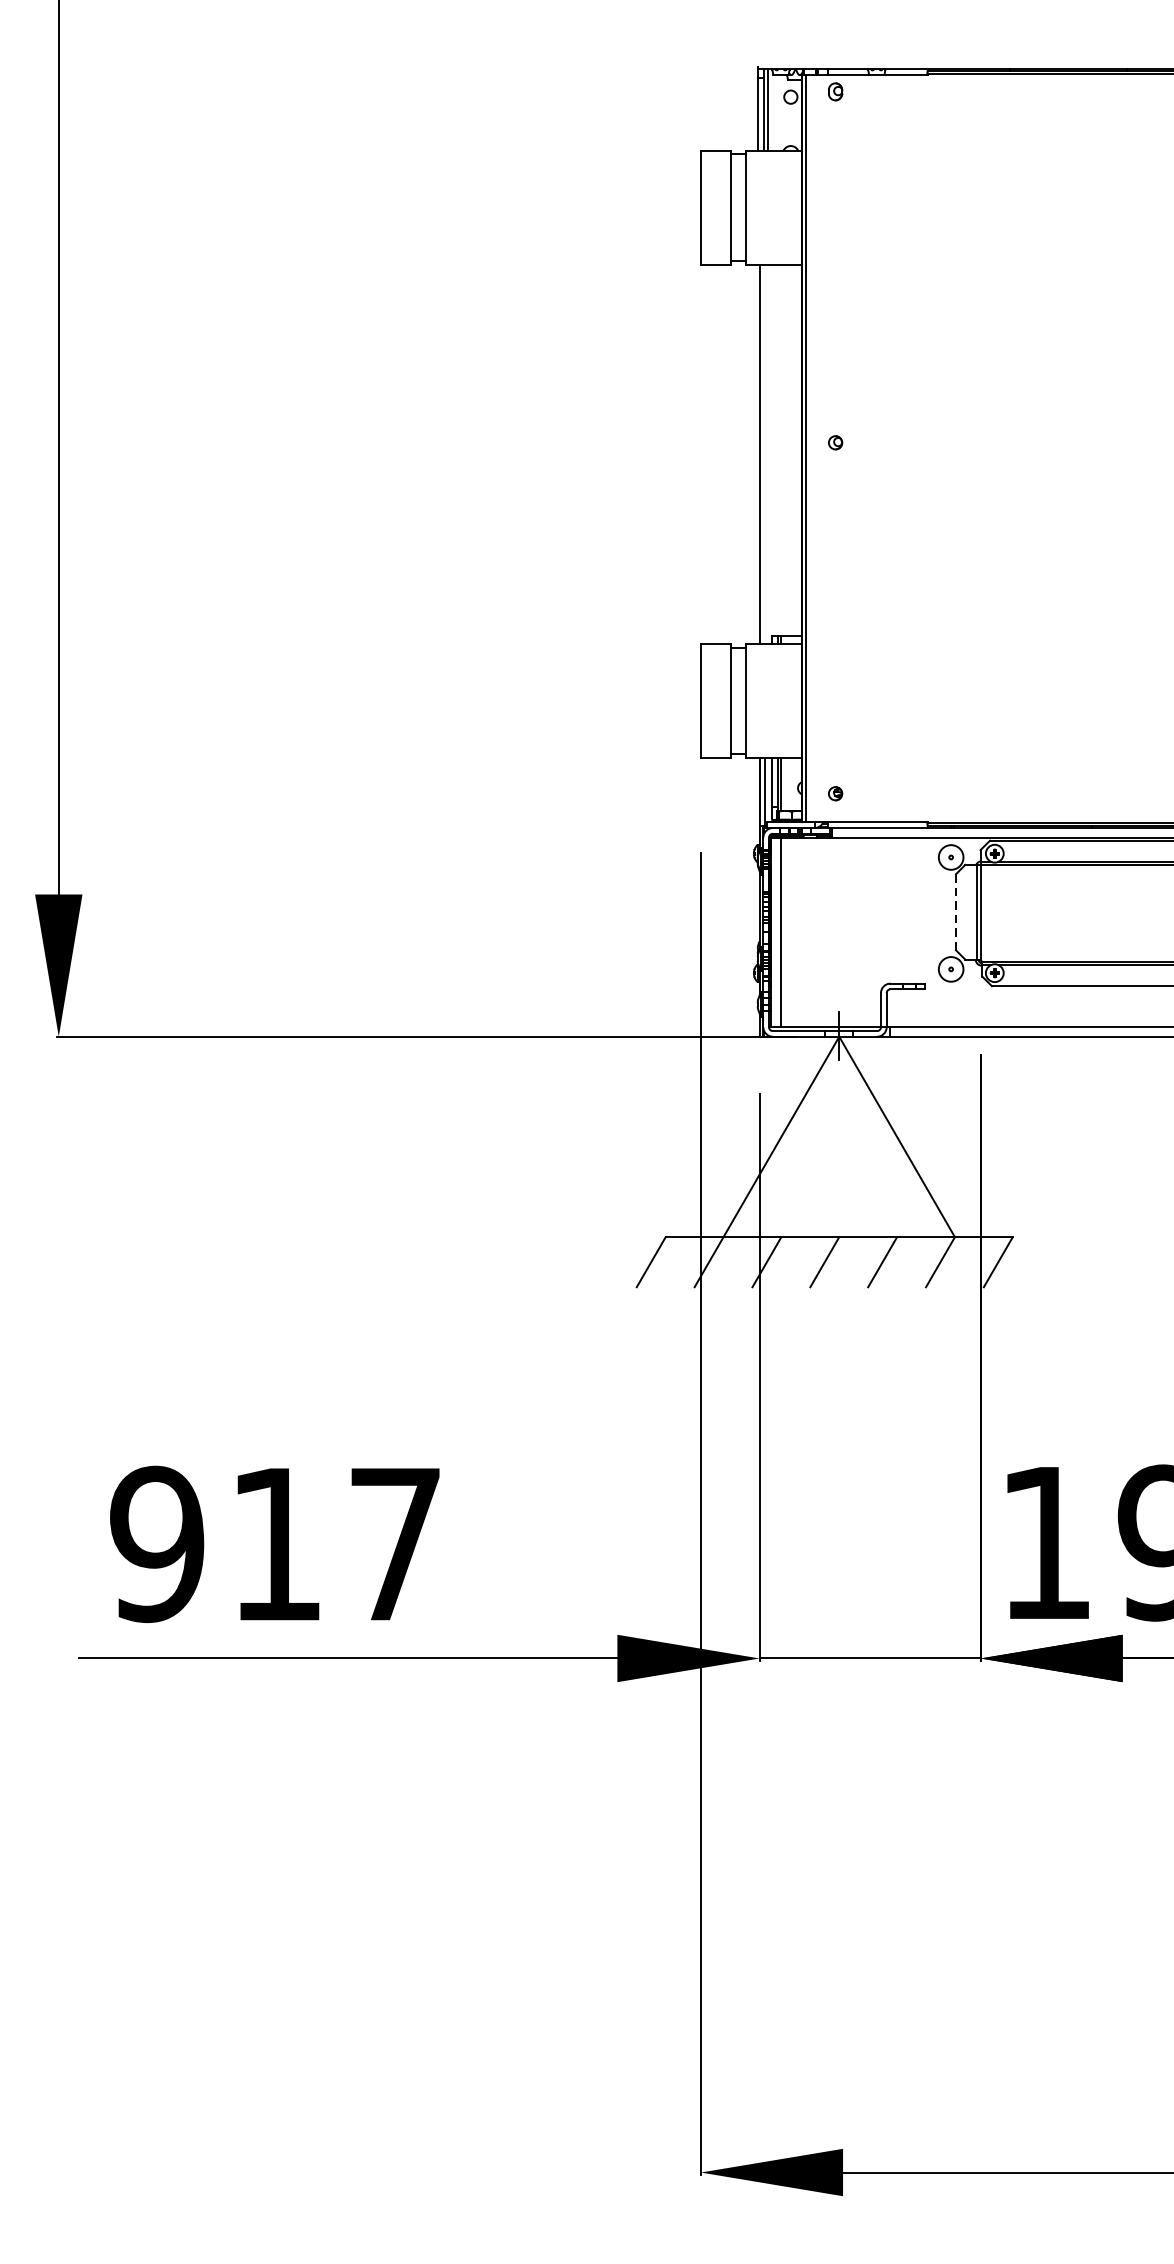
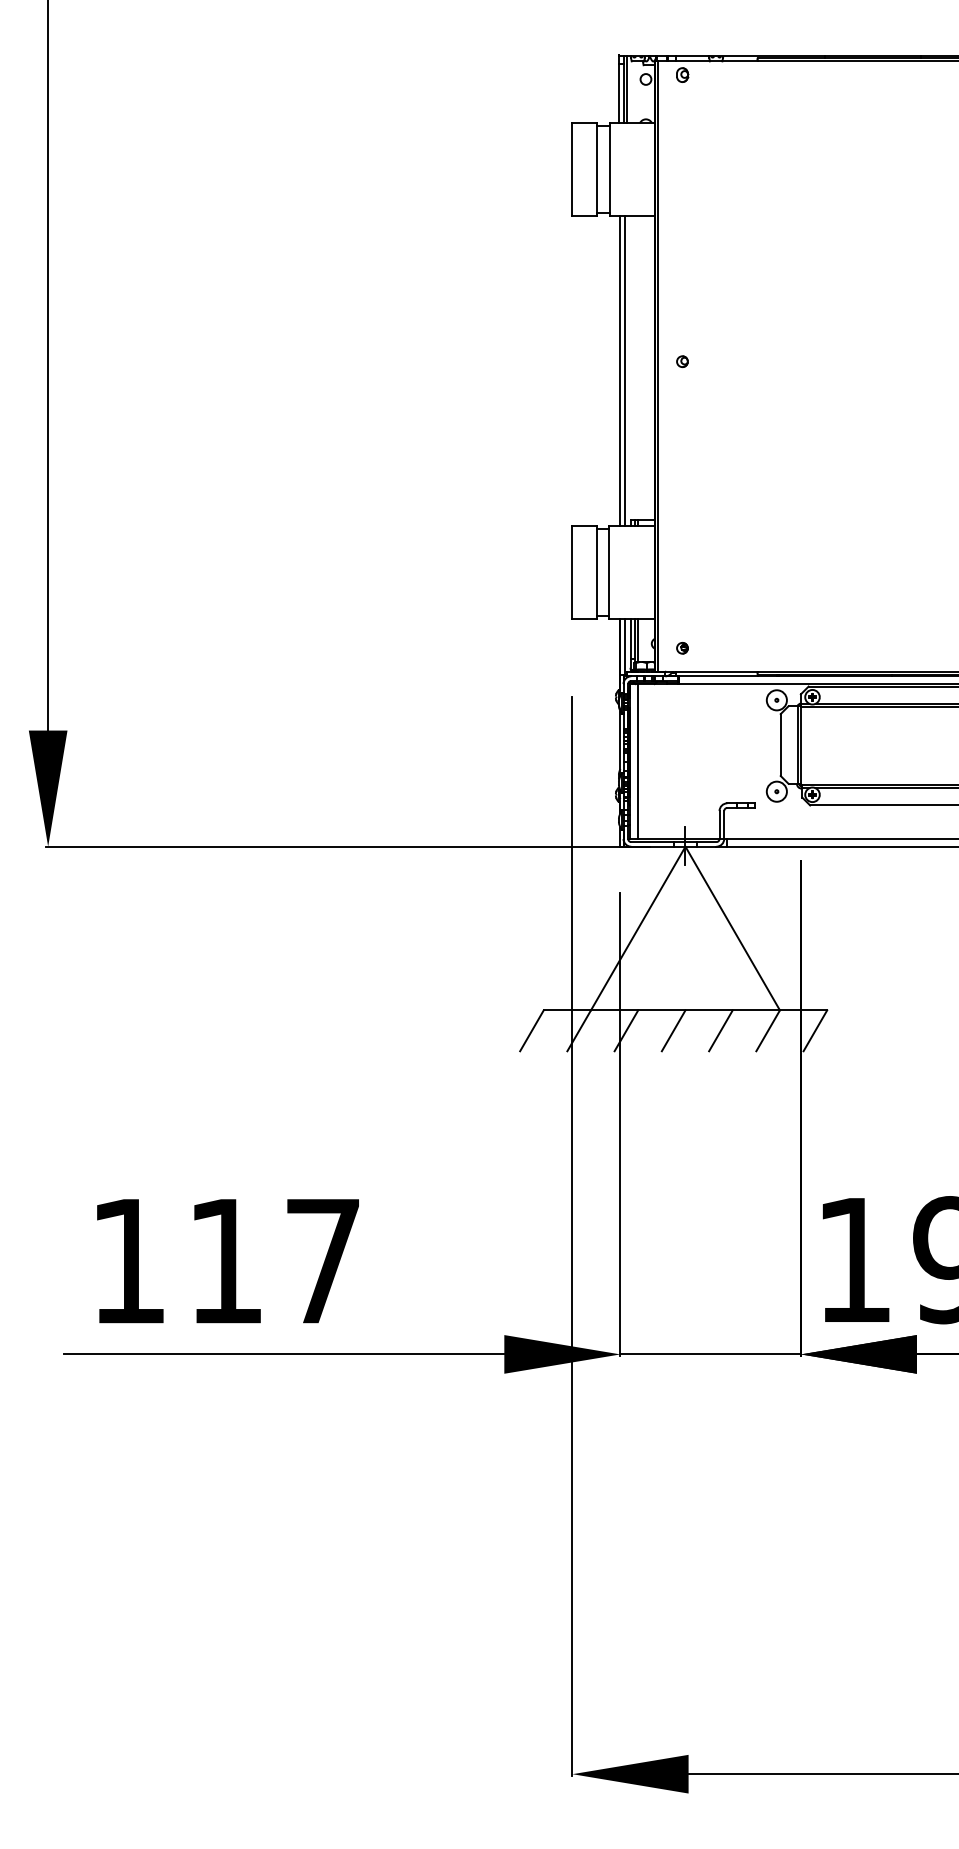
line: (765, 453) -> (625, 370), added
line: (955, 912) -> (780, 745), dashed -> solid
text: (157, 1544) -> (128, 1261), 917 -> 117

